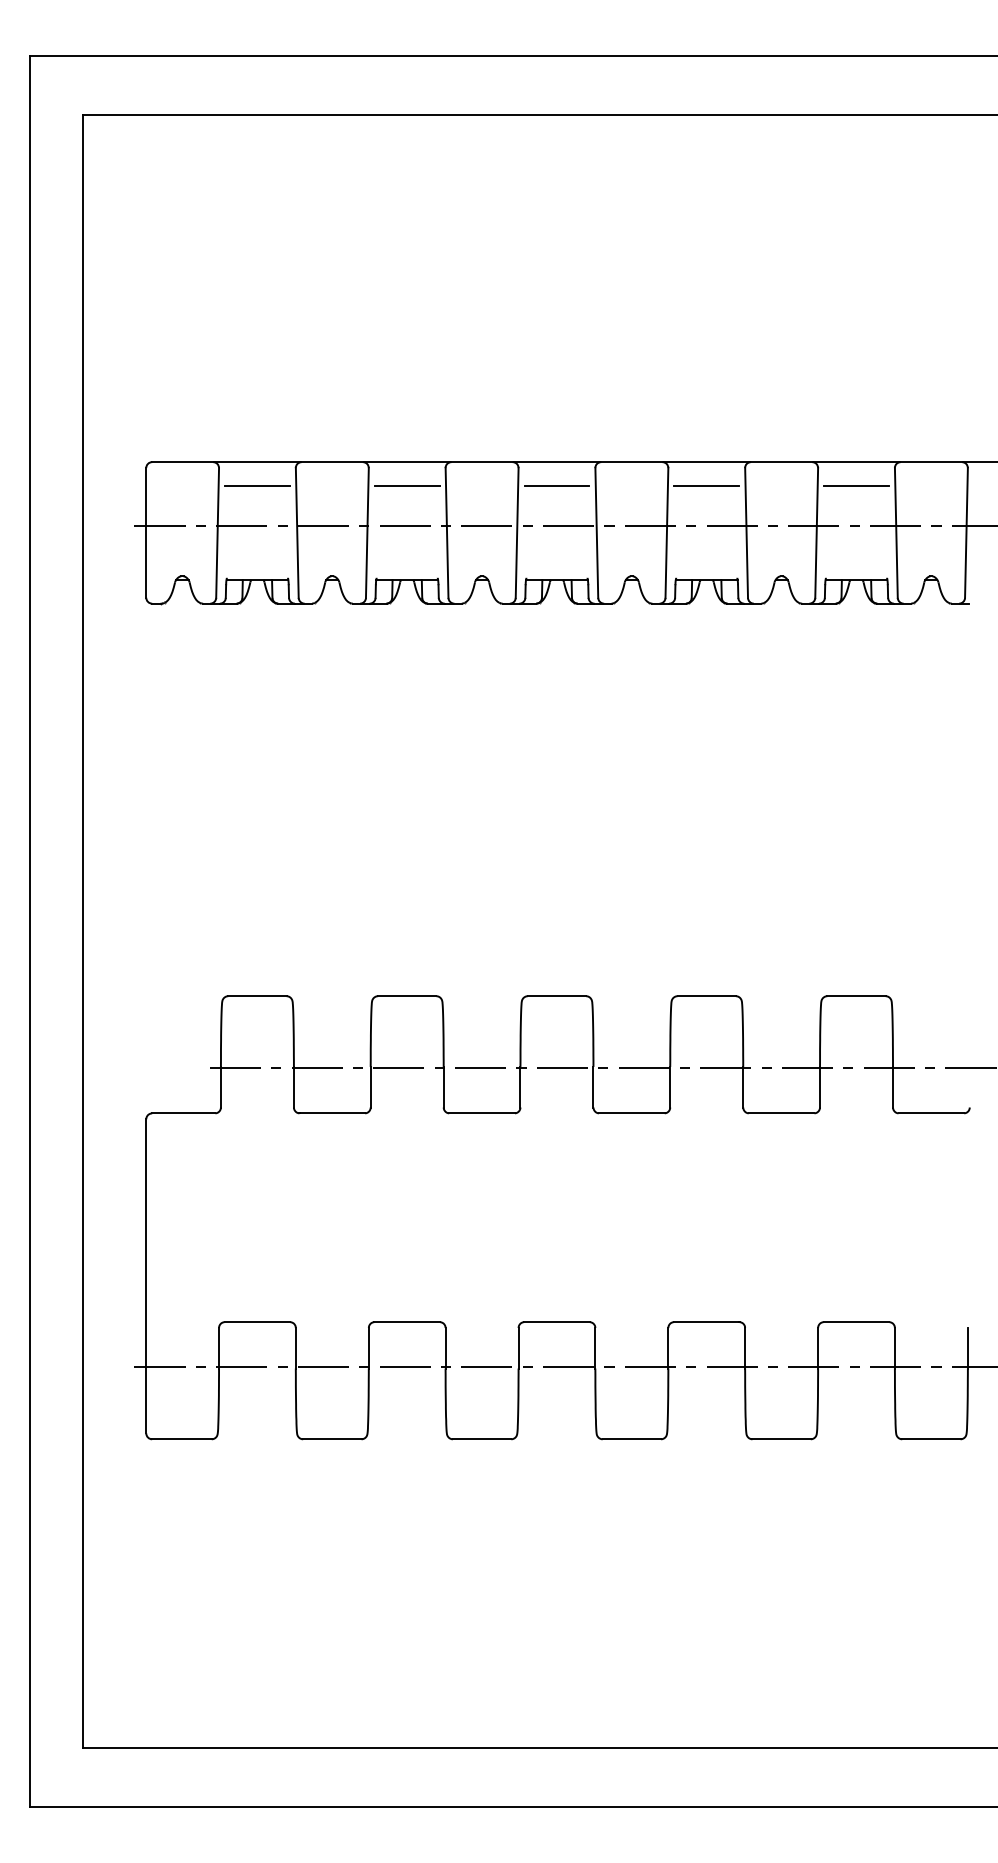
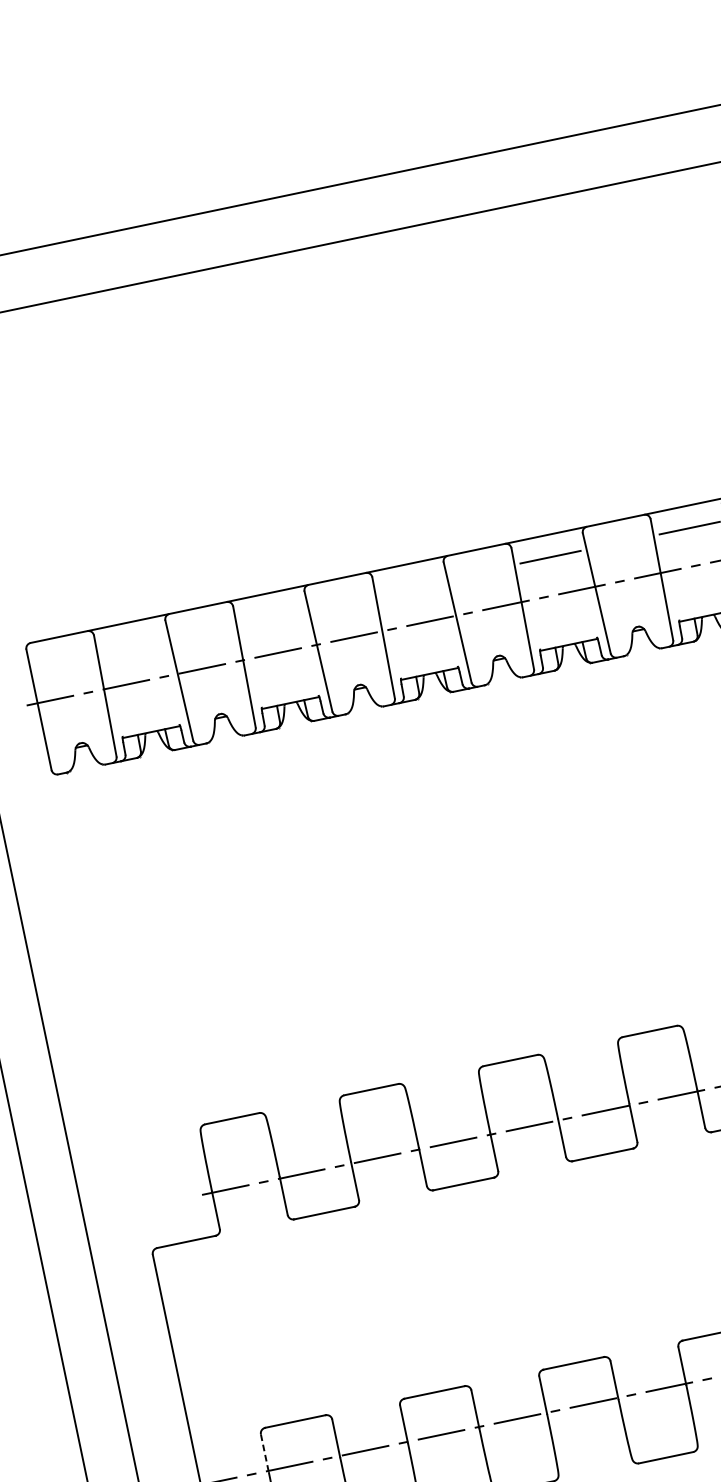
line: (257, 485) -> (133, 644), removed
line: (406, 485) -> (271, 615), removed
line: (556, 485) -> (410, 586), removed
line: (219, 1348) -> (265, 1453), solid -> dashed

